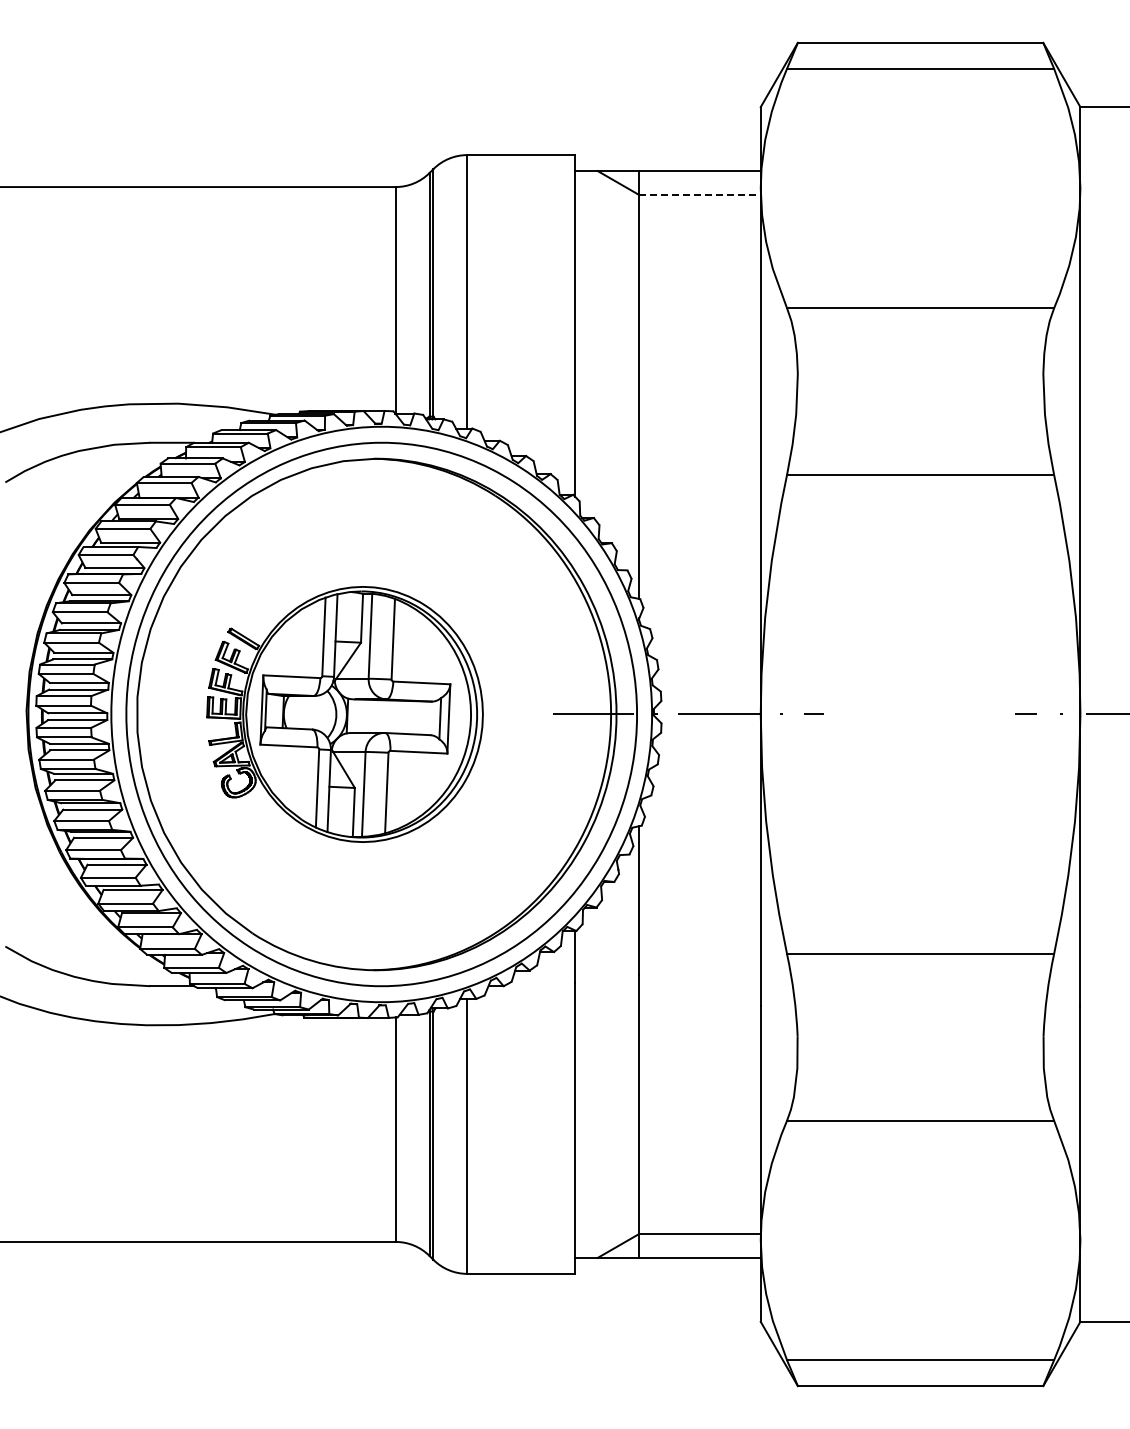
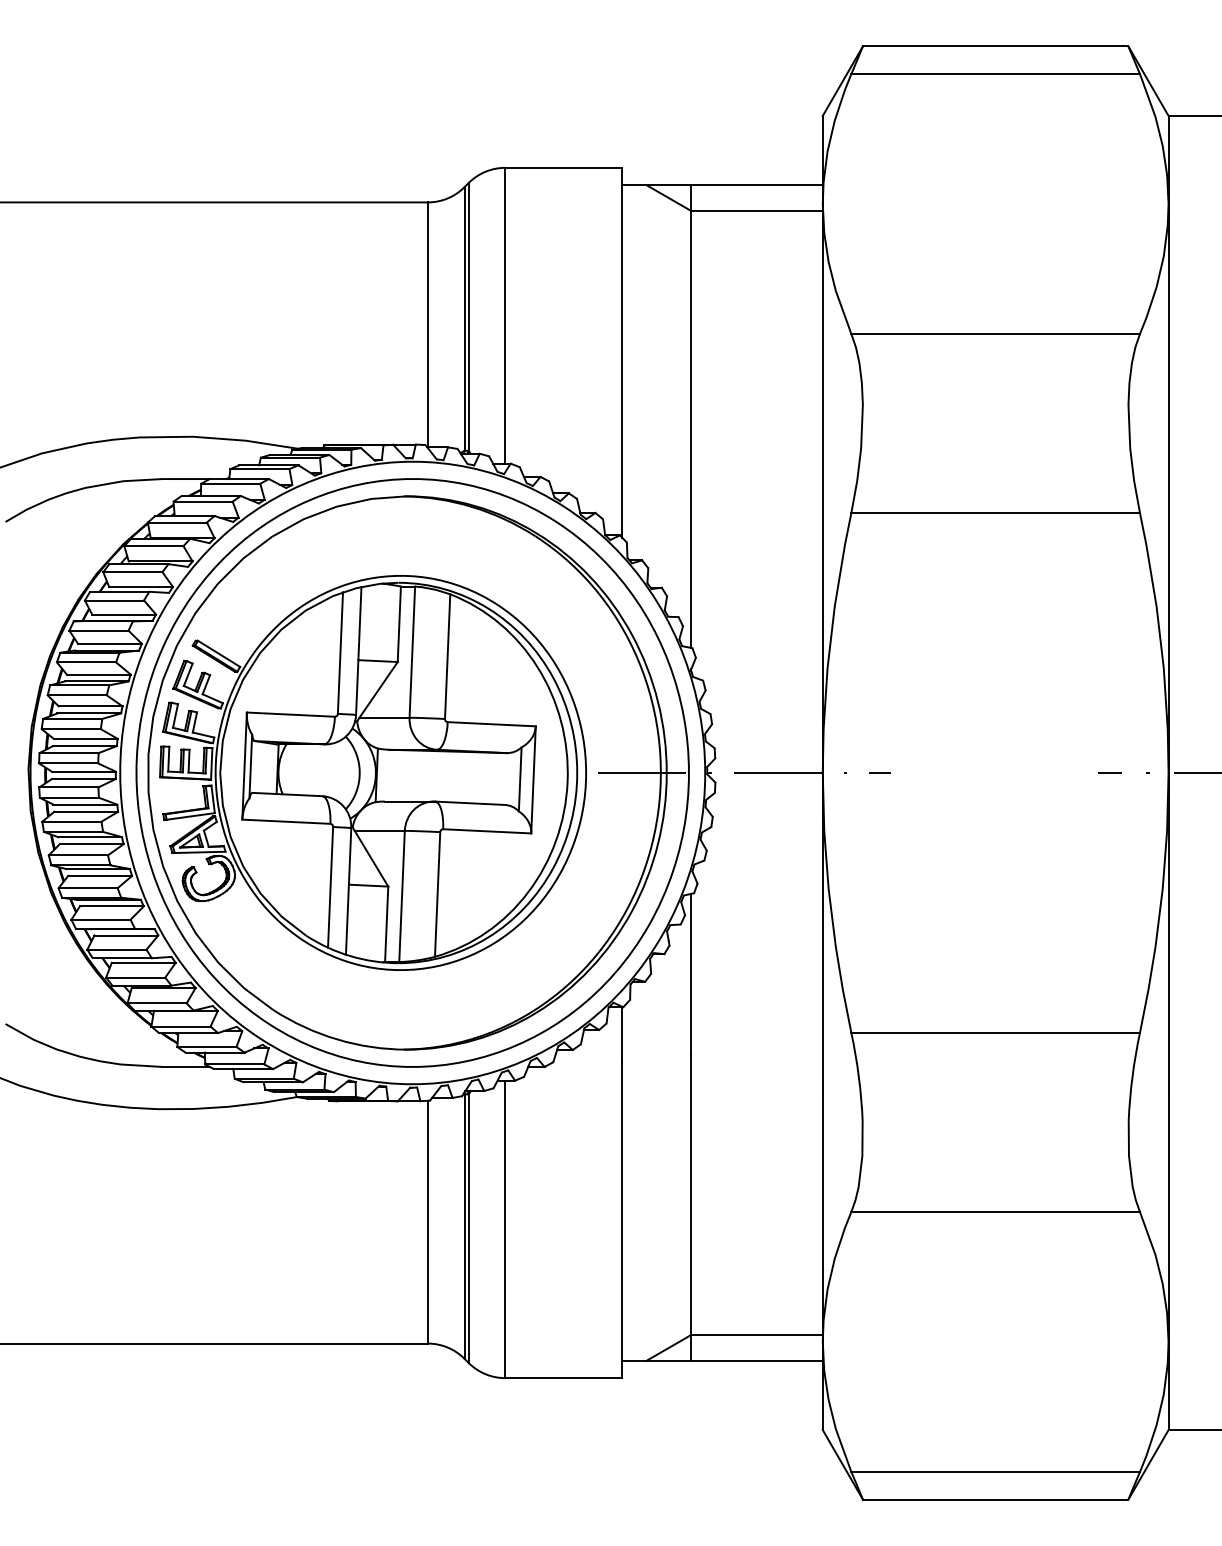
line: (700, 195) -> (757, 211), dashed -> solid
part: (344, 714) -> (372, 773), size x1.43

